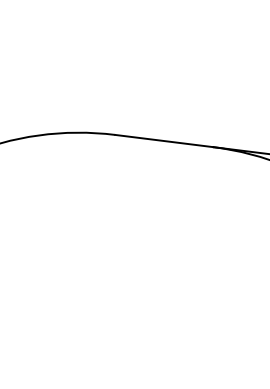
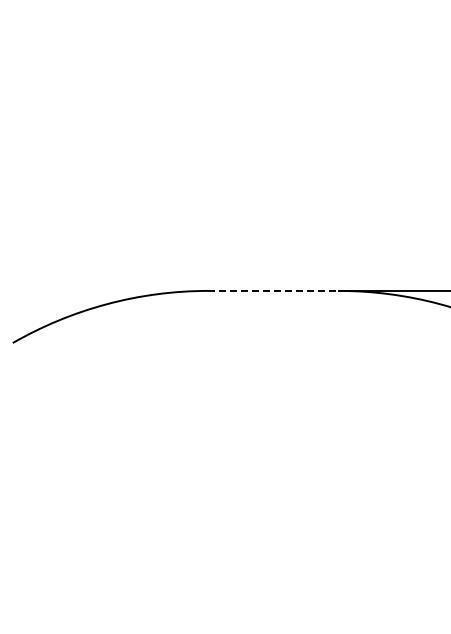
line: (164, 140) -> (274, 290), solid -> dashed

